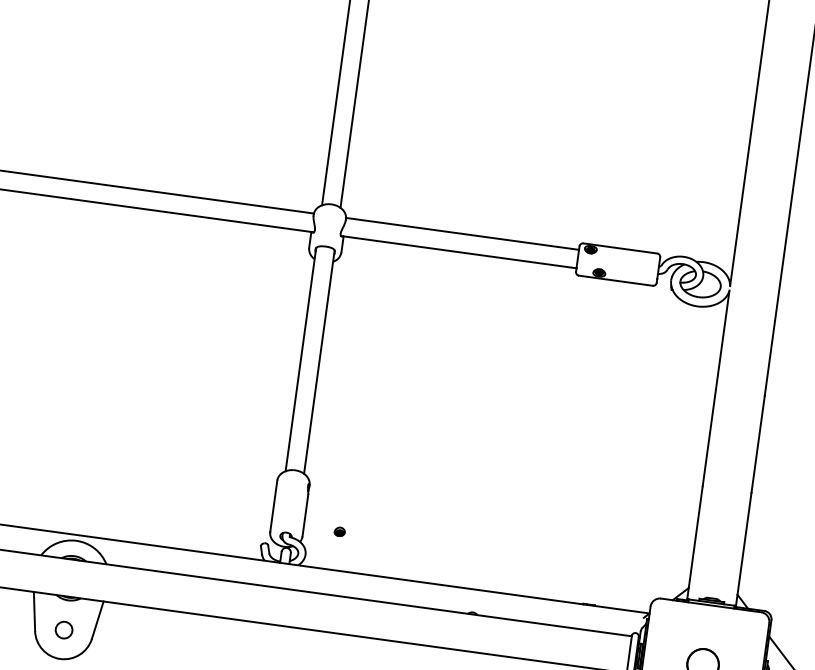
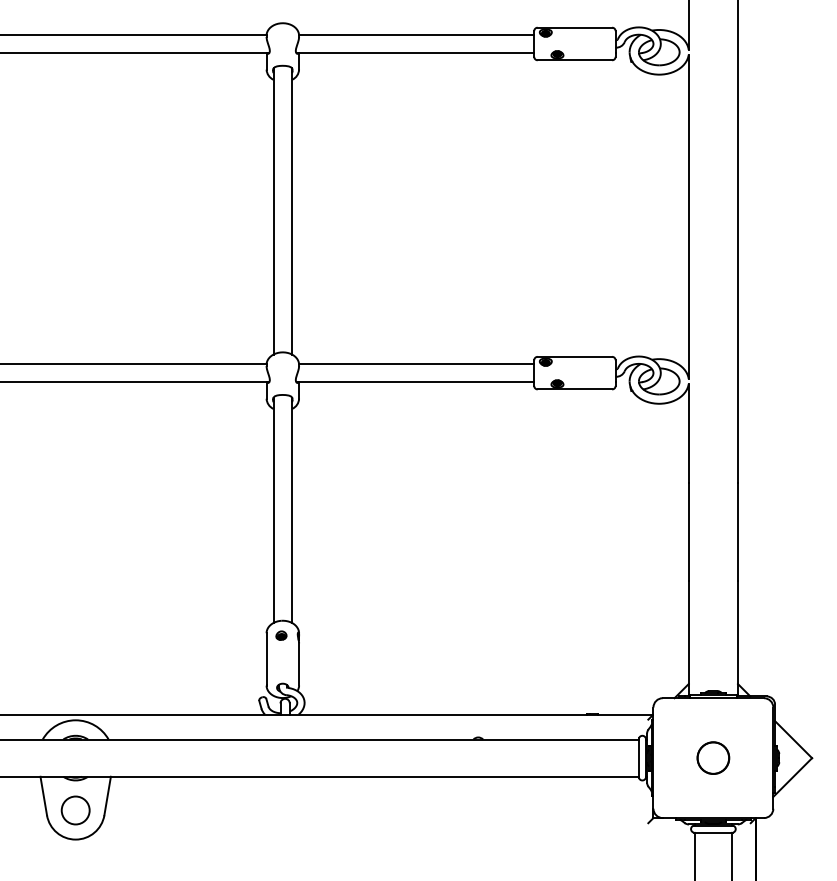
part: (339, 531) -> (281, 635), moved
circle: (63, 630) -> (75, 810), size x1.67

